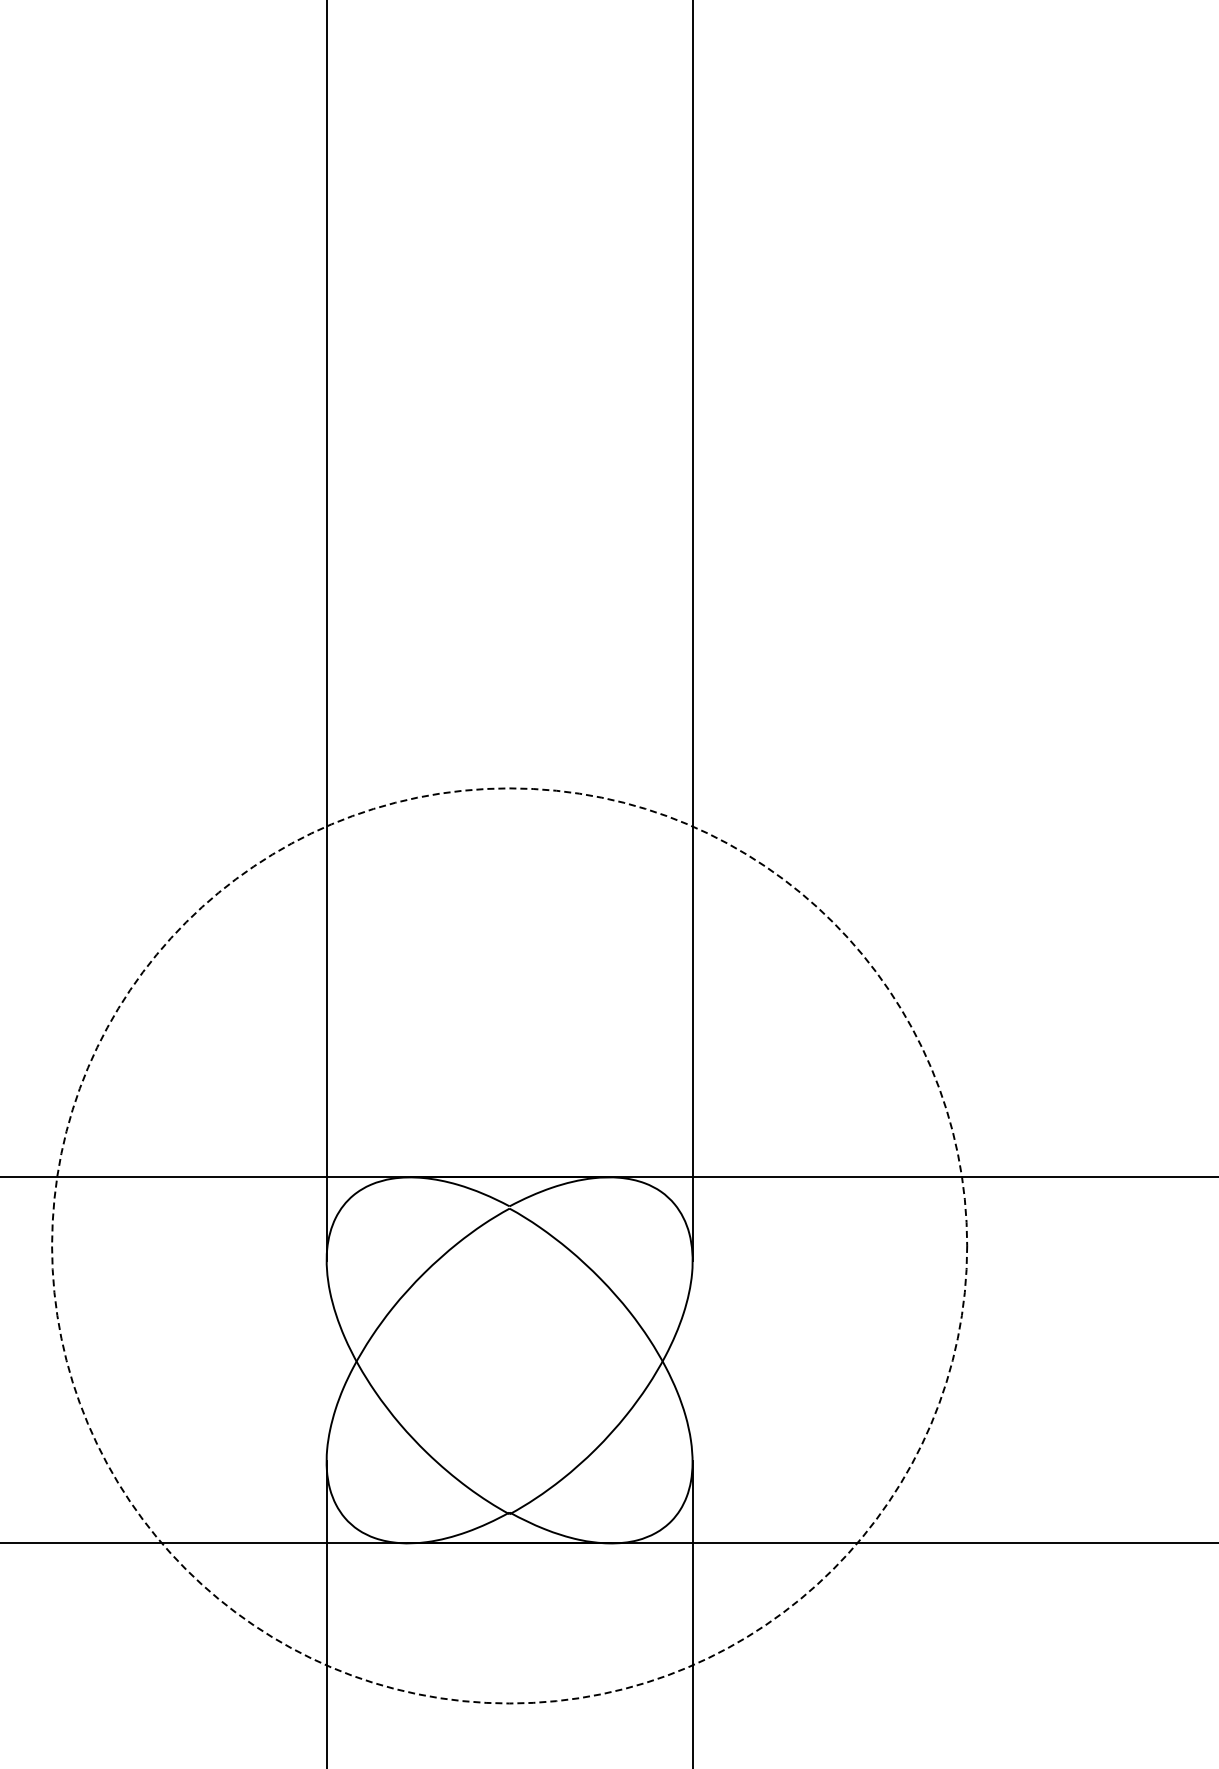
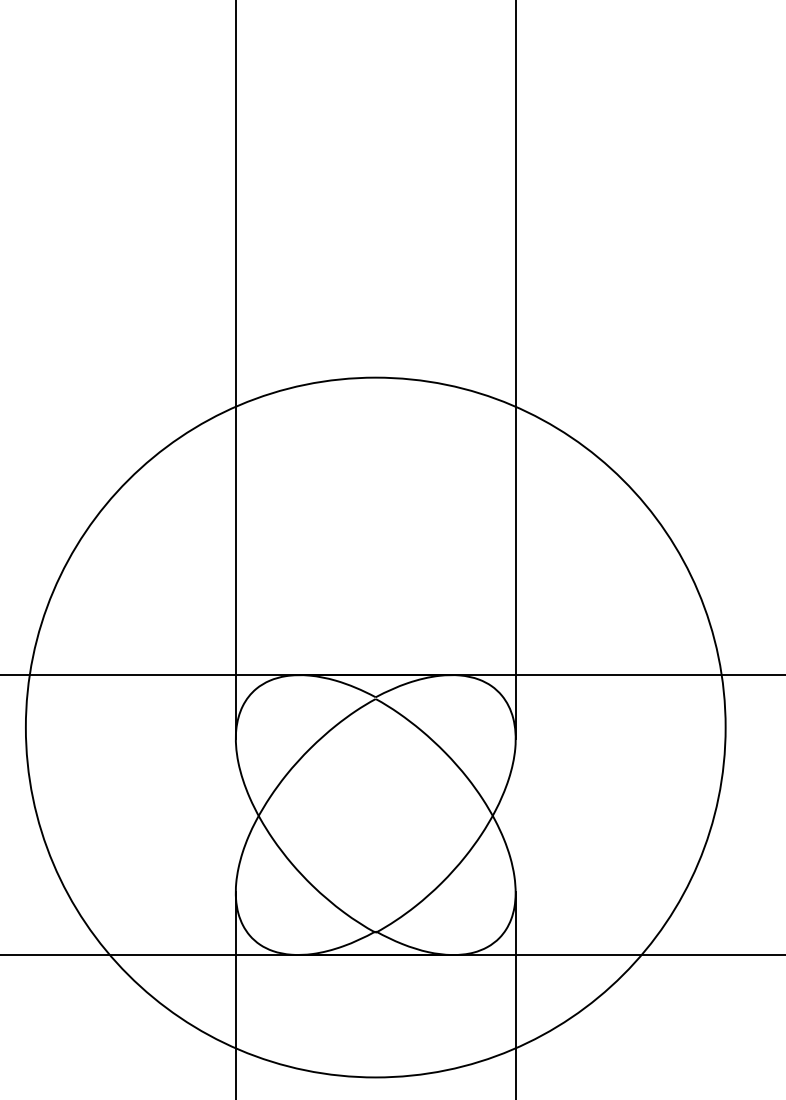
circle: (509, 1245) -> (375, 727), dashed -> solid

